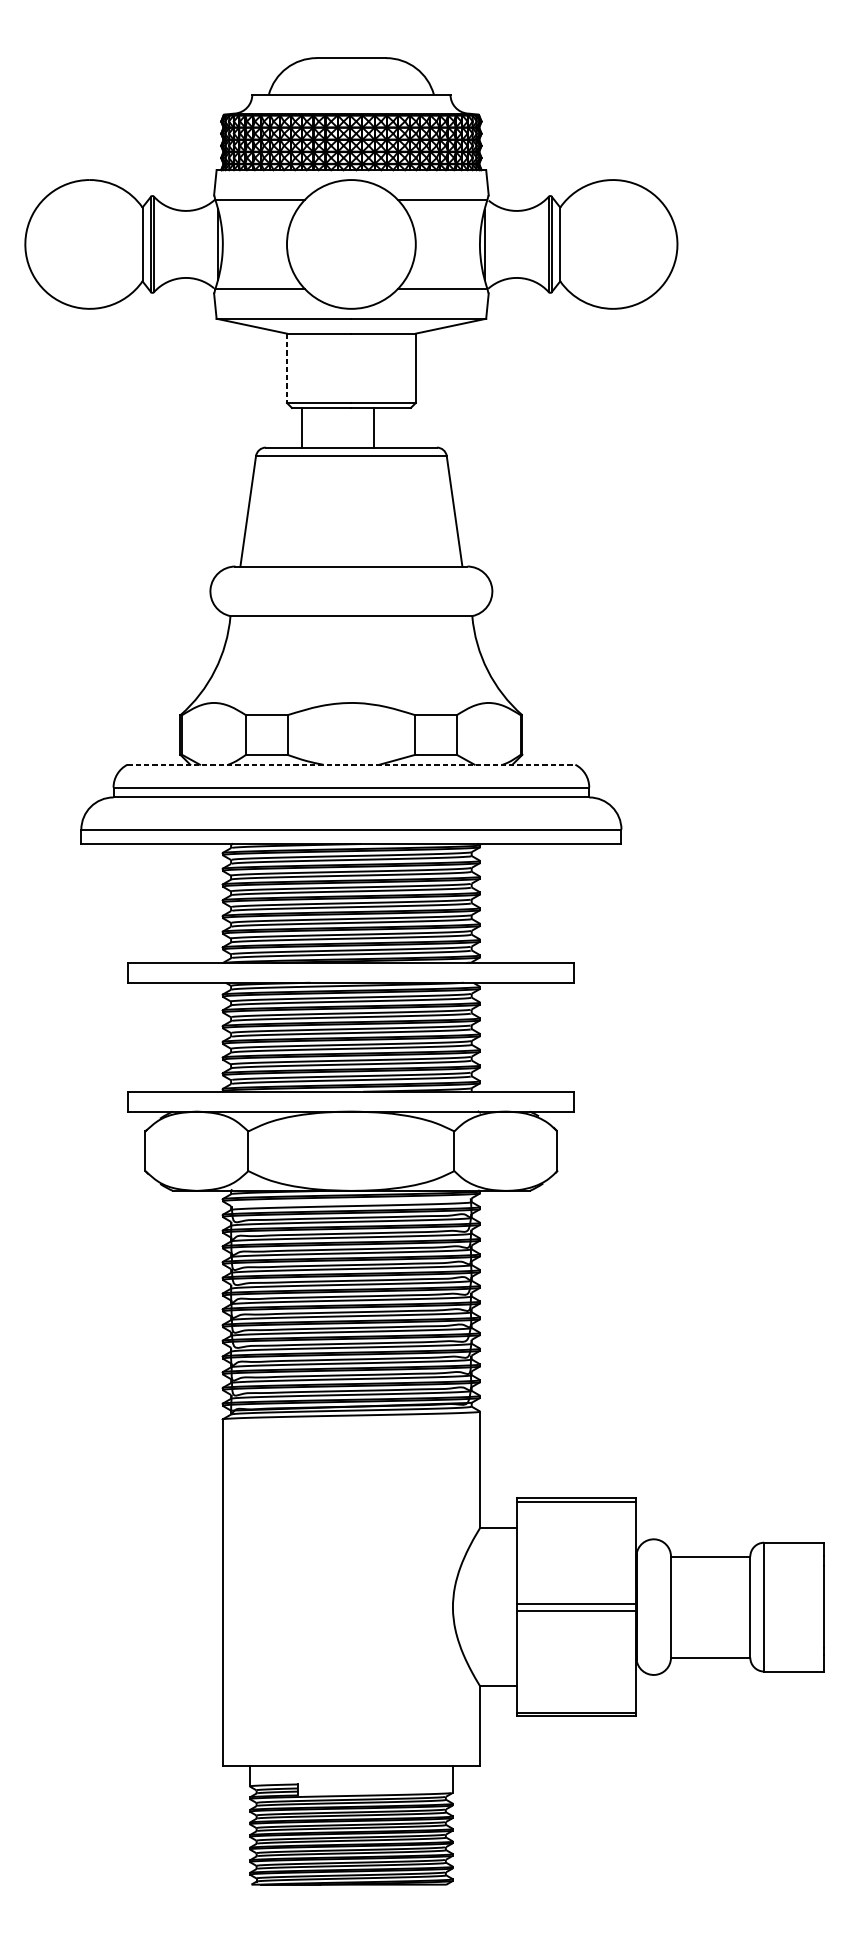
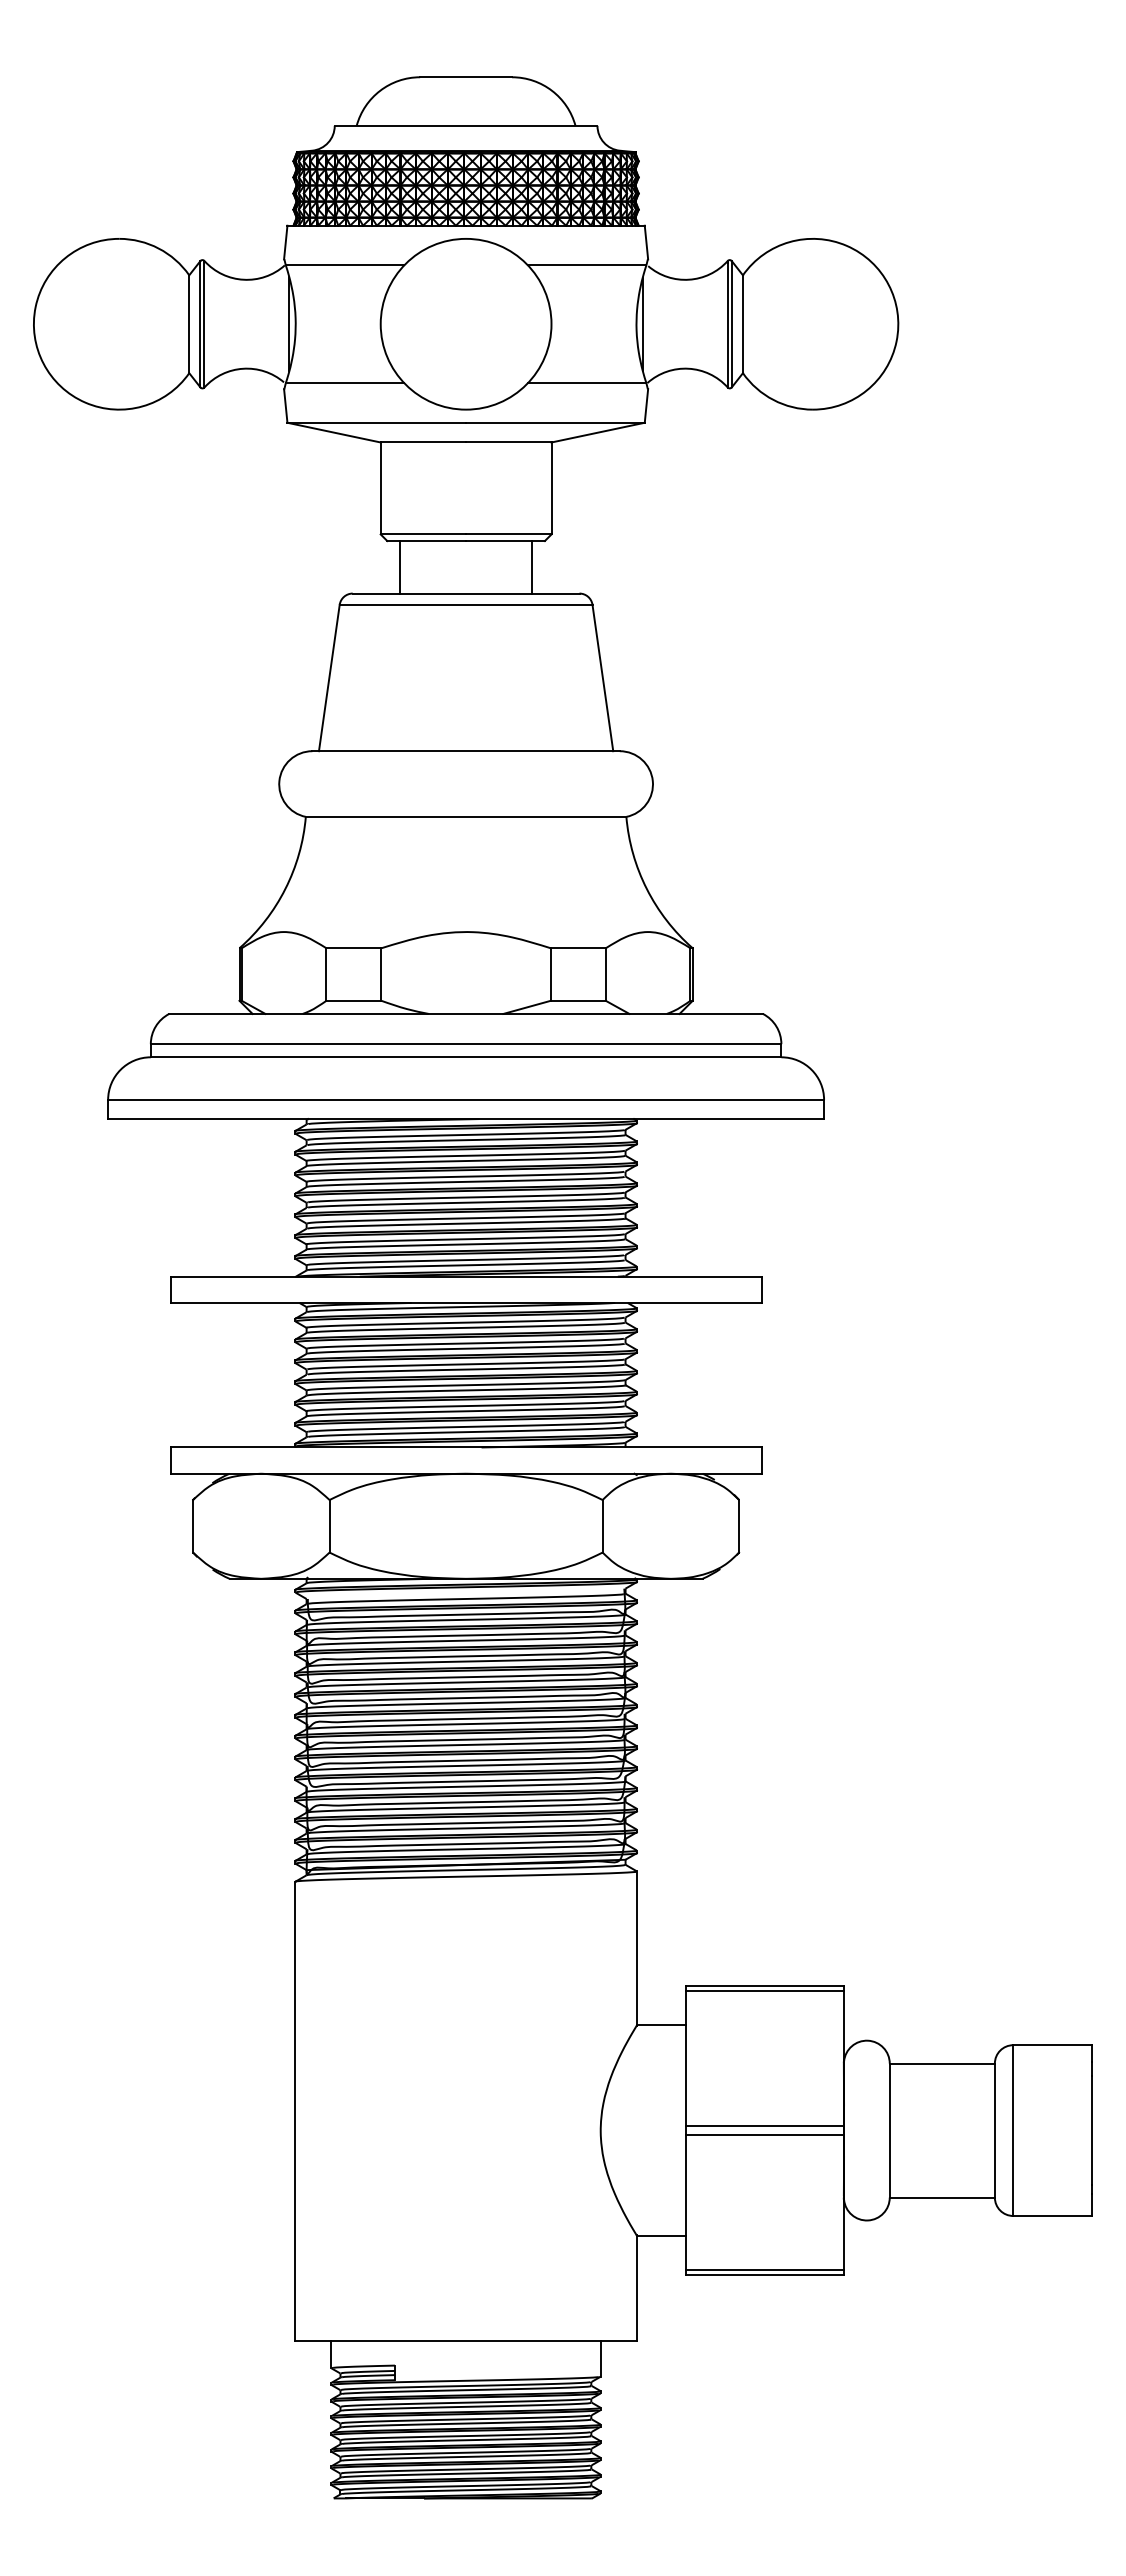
line: (286, 368) -> (380, 488), dashed -> solid
line: (373, 427) -> (531, 567), moved
line: (351, 764) -> (466, 1013), dashed -> solid

